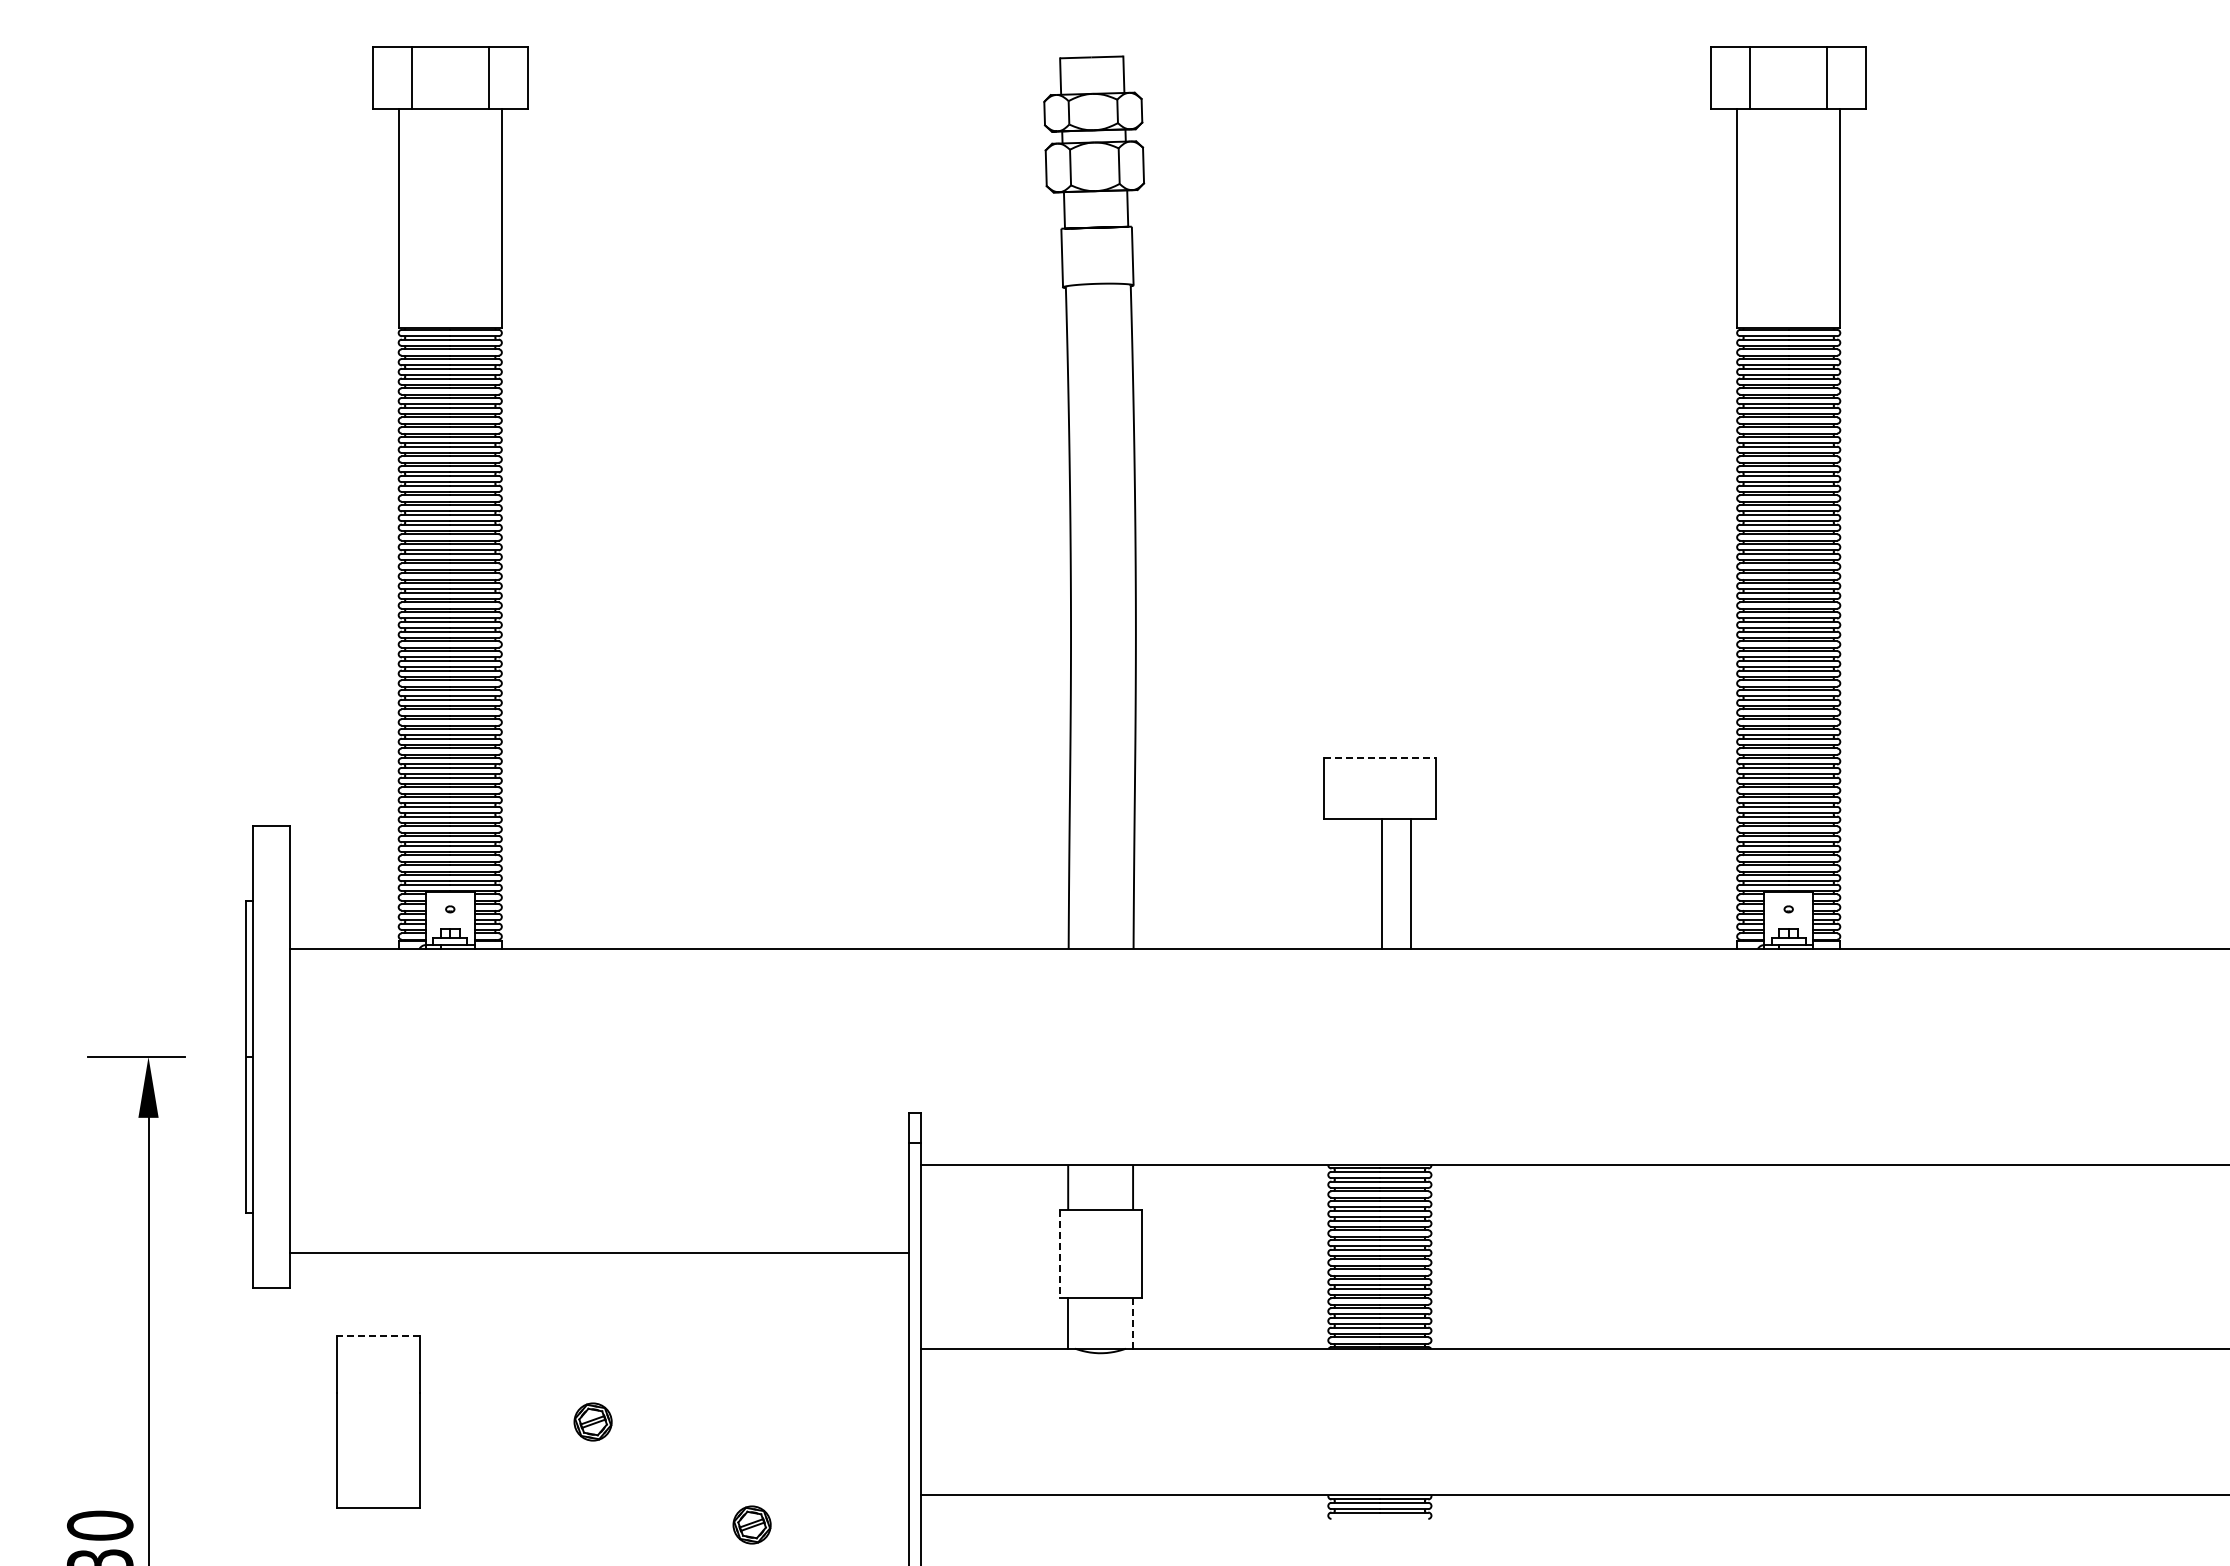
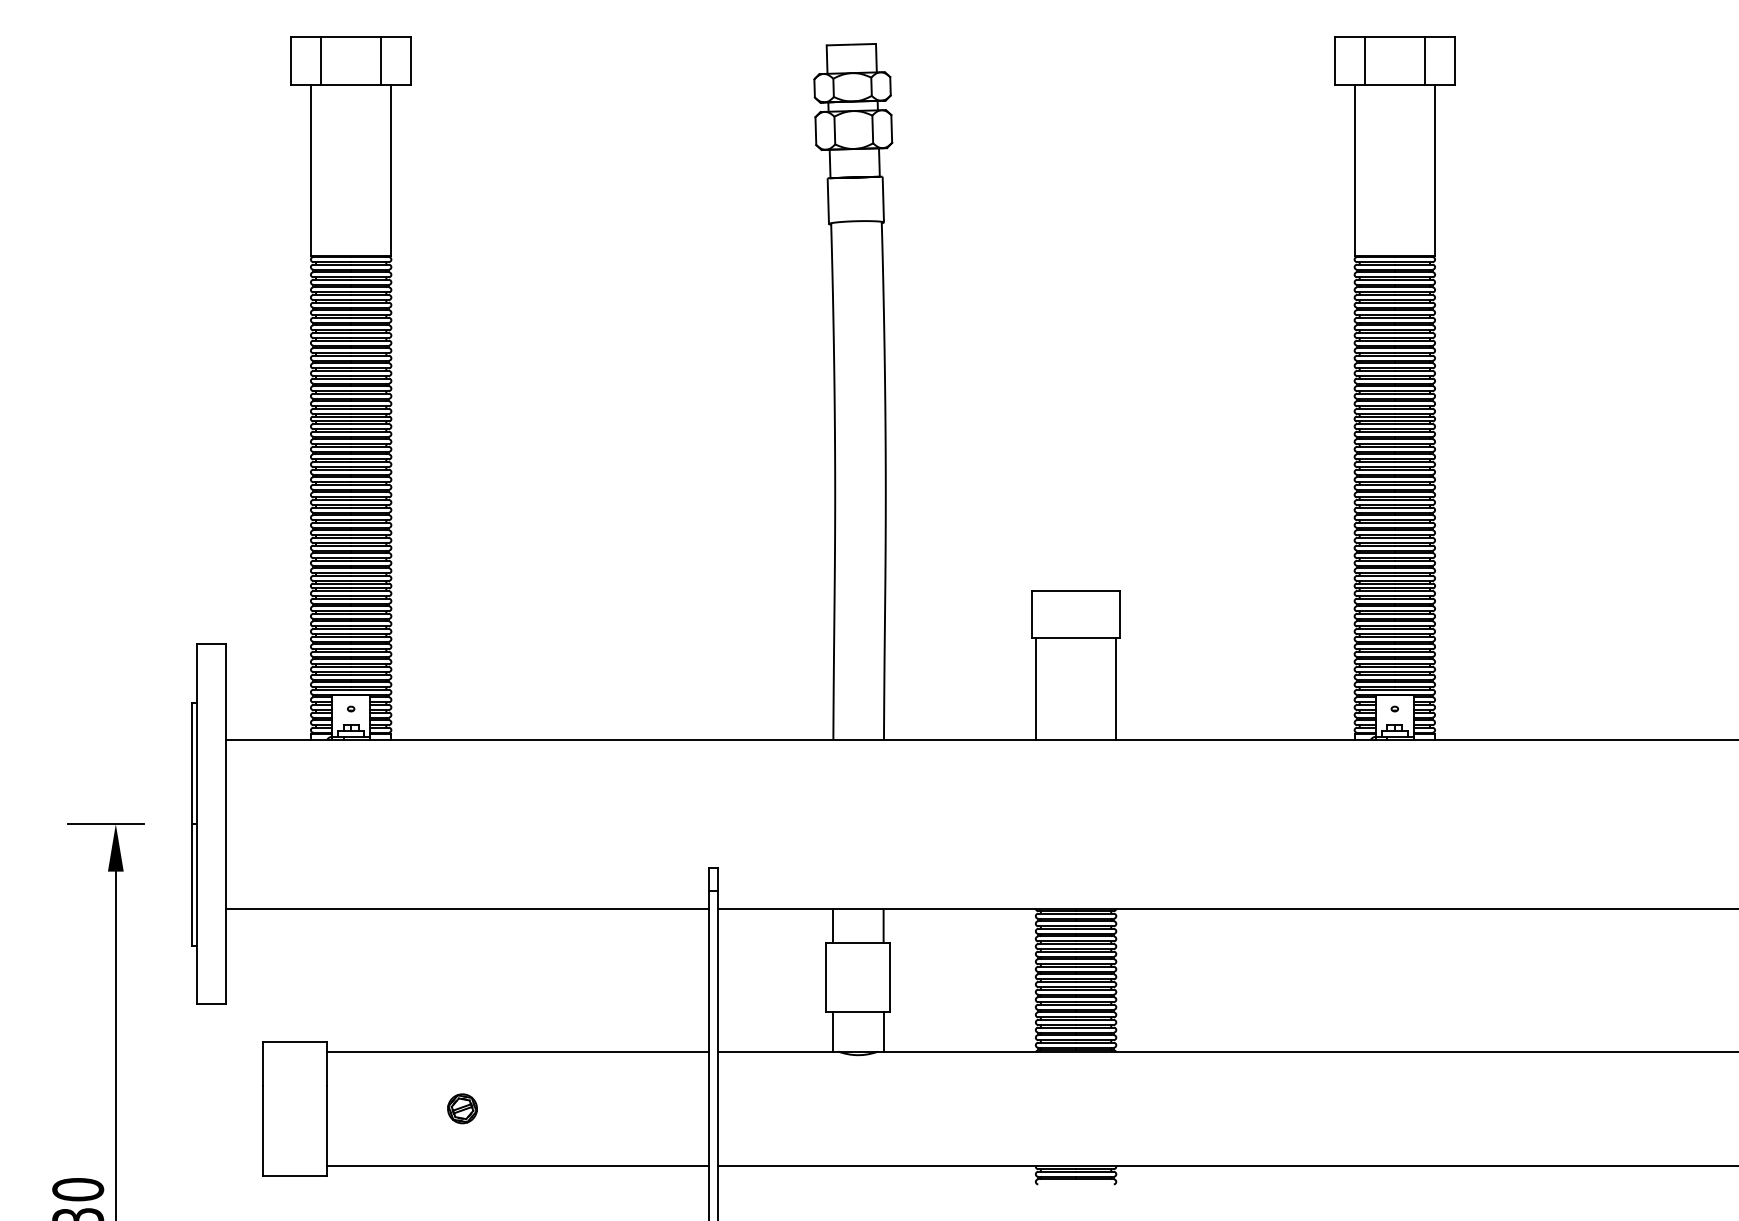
line: (1379, 757) -> (1075, 590), dashed -> solid
line: (1382, 883) -> (1116, 688), moved
line: (1411, 883) -> (1035, 688), moved
line: (598, 1253) -> (466, 908), moved
line: (1059, 1253) -> (826, 977), dashed -> solid
line: (1133, 1323) -> (883, 1031), dashed -> solid
line: (377, 1336) -> (294, 1042), dashed -> solid
line: (663, 1348) -> (517, 1051), added
line: (663, 1495) -> (517, 1166), added
part: (751, 1524) -> (586, 1188), removed

